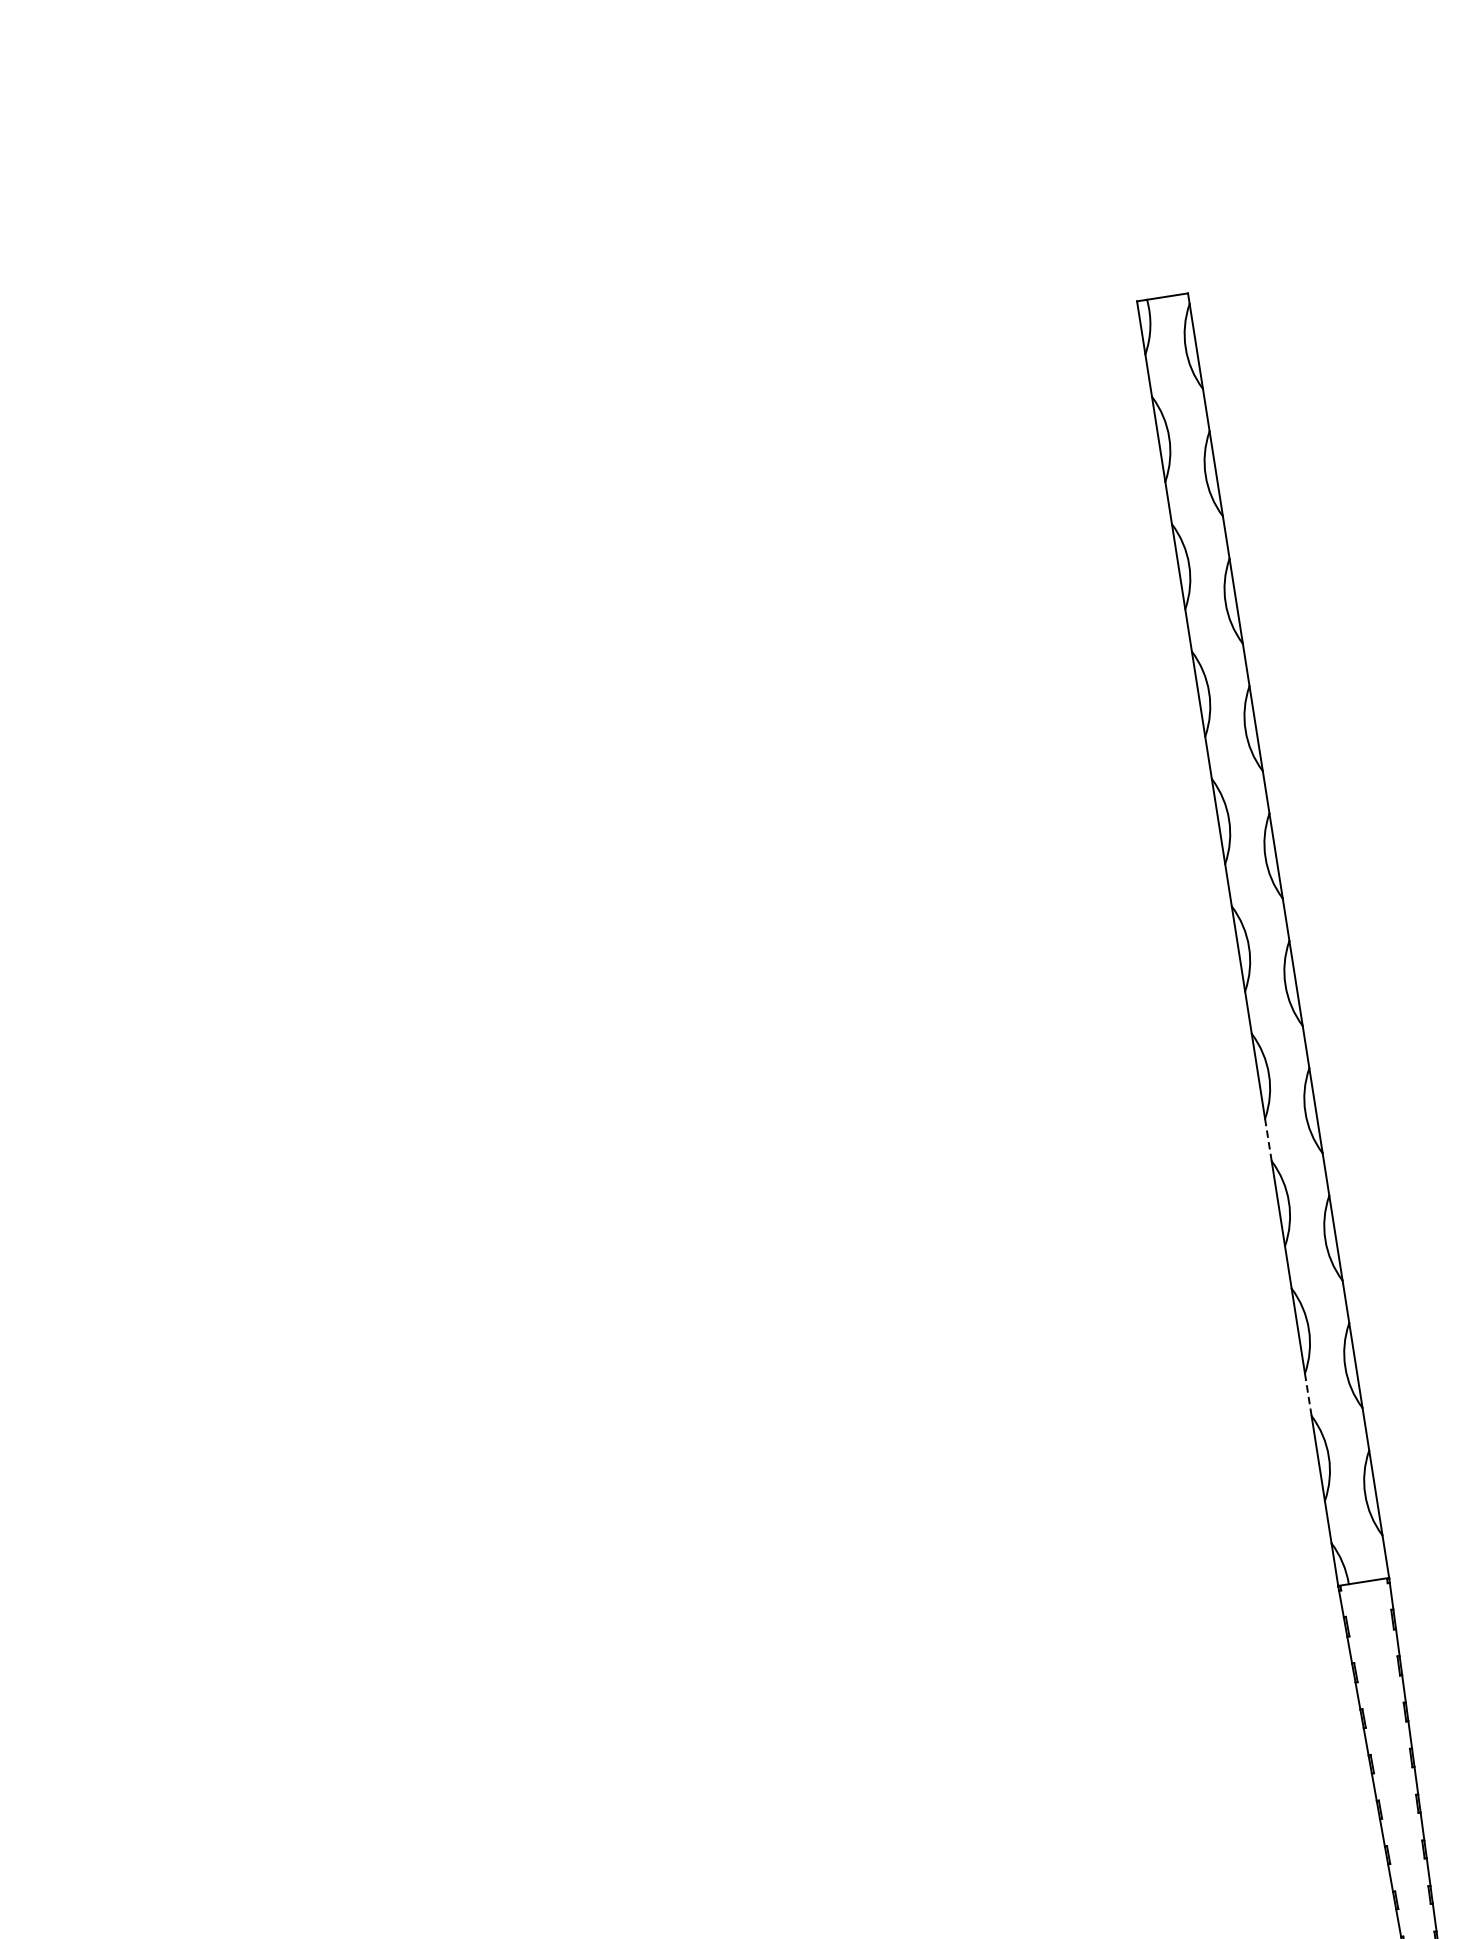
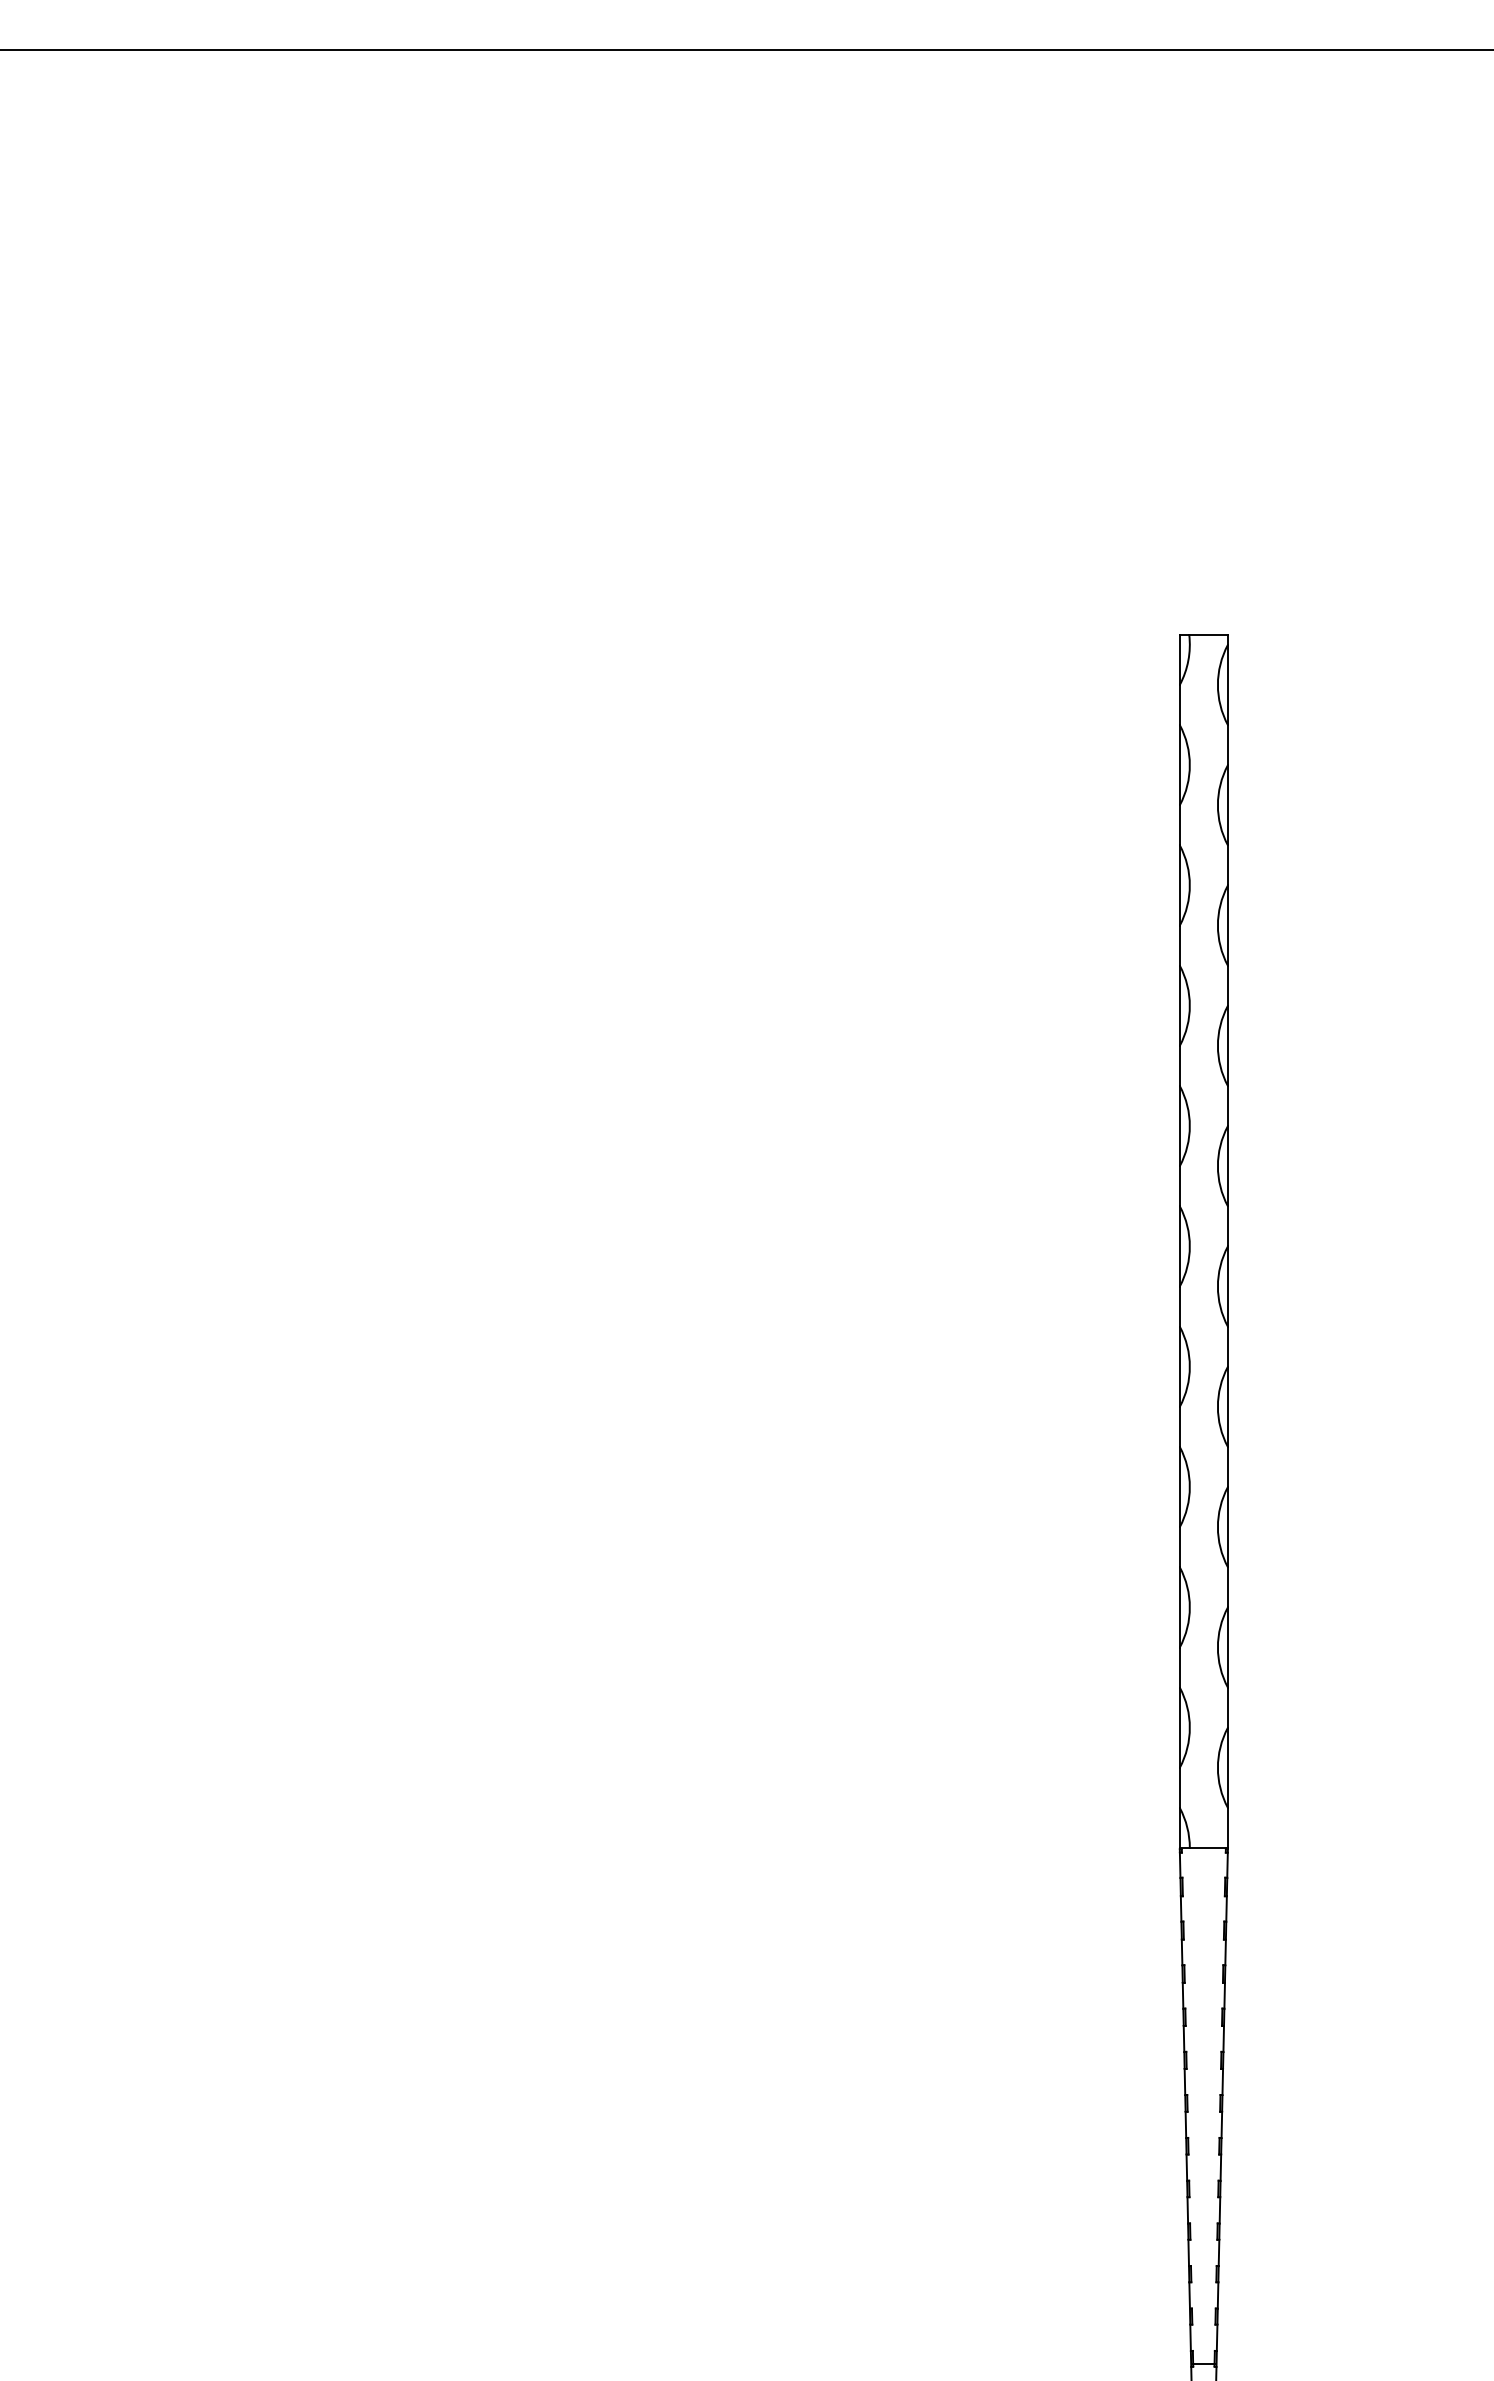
line: (1268, 1140) -> (1179, 1427), dashed -> solid
line: (1308, 1395) -> (1179, 1668), dashed -> solid

